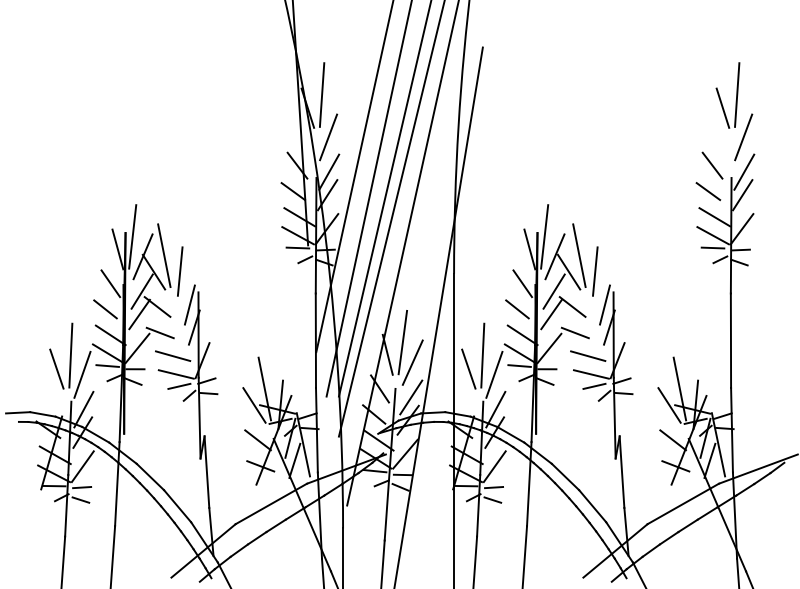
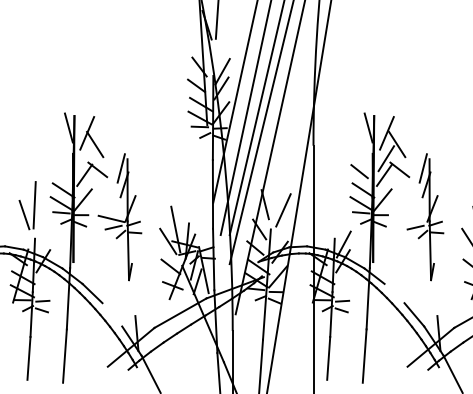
line: (328, 137) -> (222, 46), removed
line: (132, 236) -> (79, 118), removed
line: (544, 236) -> (379, 118), removed
line: (164, 255) -> (102, 132), removed
line: (579, 255) -> (404, 132), removed
line: (179, 271) -> (113, 144), removed
line: (595, 271) -> (416, 144), removed
line: (110, 283) -> (63, 152), removed
line: (522, 283) -> (363, 152), removed
line: (141, 291) -> (86, 158), removed
line: (105, 309) -> (59, 171), removed
line: (159, 332) -> (99, 188), removed
line: (574, 332) -> (401, 188), removed
line: (402, 342) -> (275, 195), removed
line: (482, 355) -> (334, 205), removed
line: (172, 356) -> (108, 205), removed
line: (588, 356) -> (411, 205), removed
line: (468, 368) -> (323, 214), removed
line: (82, 374) -> (43, 218), removed
line: (494, 374) -> (342, 218), removed
line: (590, 374) -> (412, 218), removed
line: (411, 397) -> (282, 235), removed
line: (83, 409) -> (43, 244), removed
line: (82, 466) -> (43, 285), removed
line: (494, 466) -> (342, 285), removed
line: (206, 471) -> (133, 289), removed
line: (621, 471) -> (435, 289), removed
line: (565, 476) -> (394, 293), removed
line: (177, 506) -> (112, 315), removed

